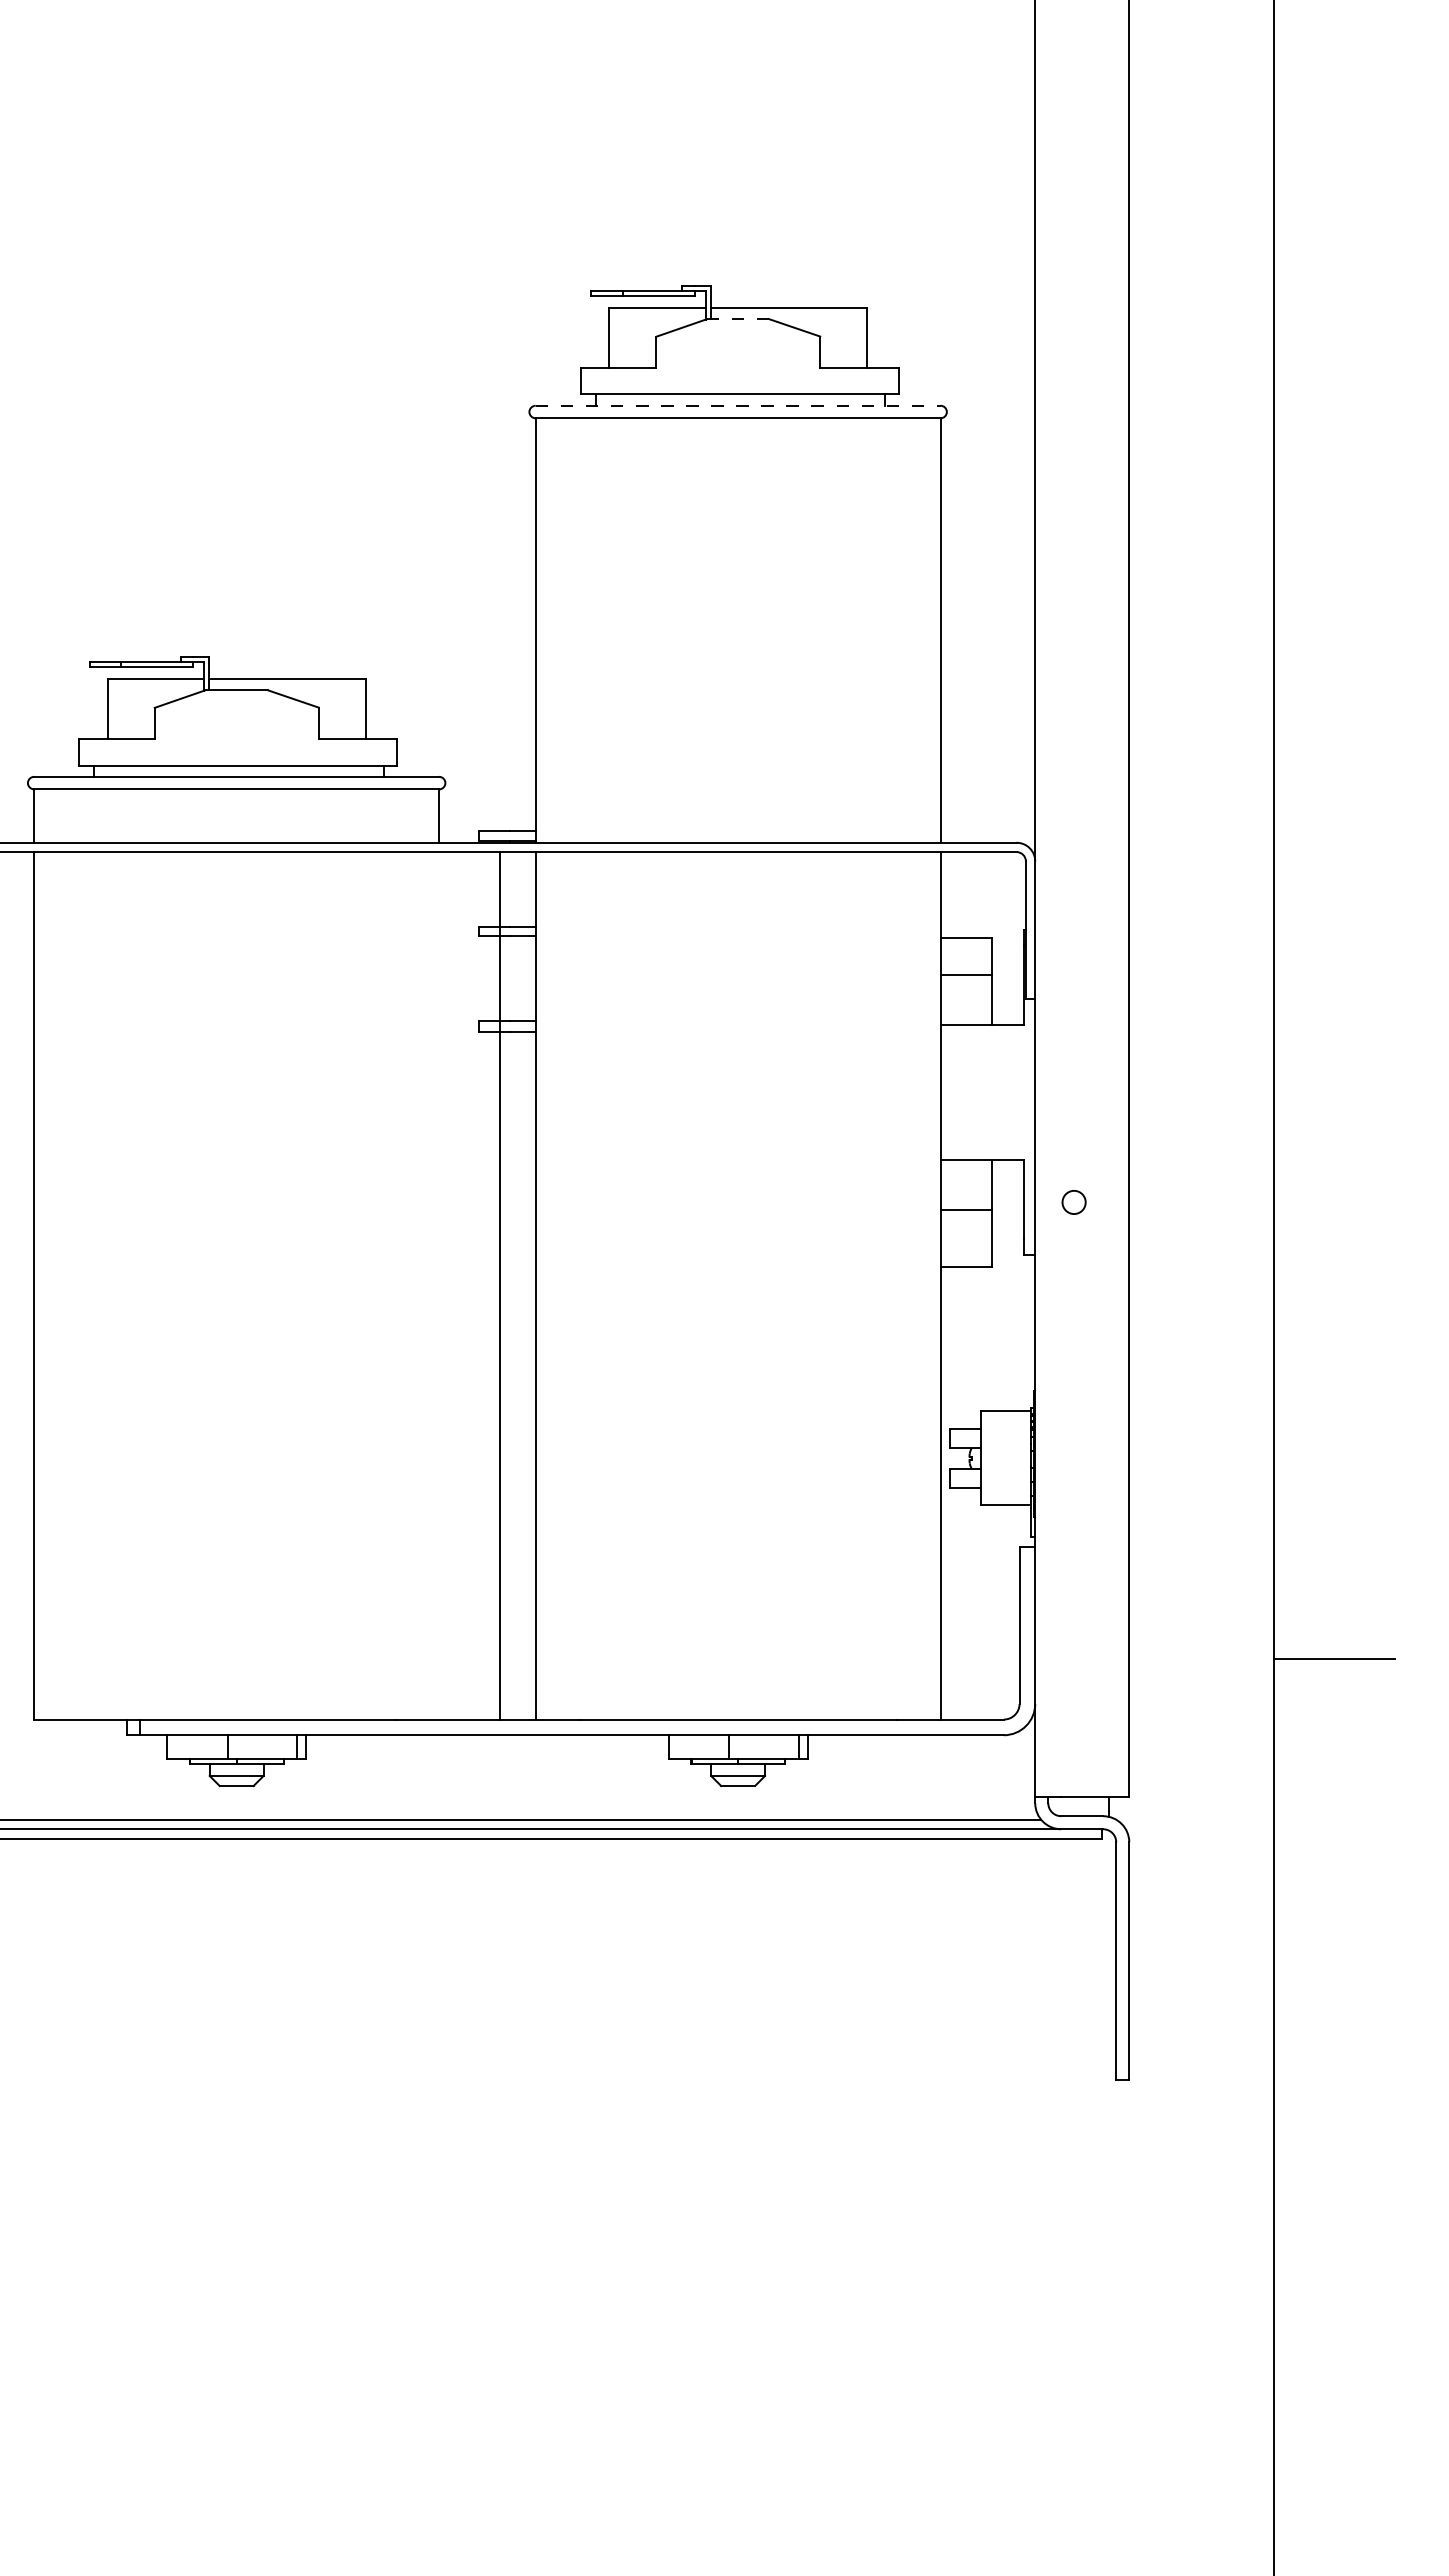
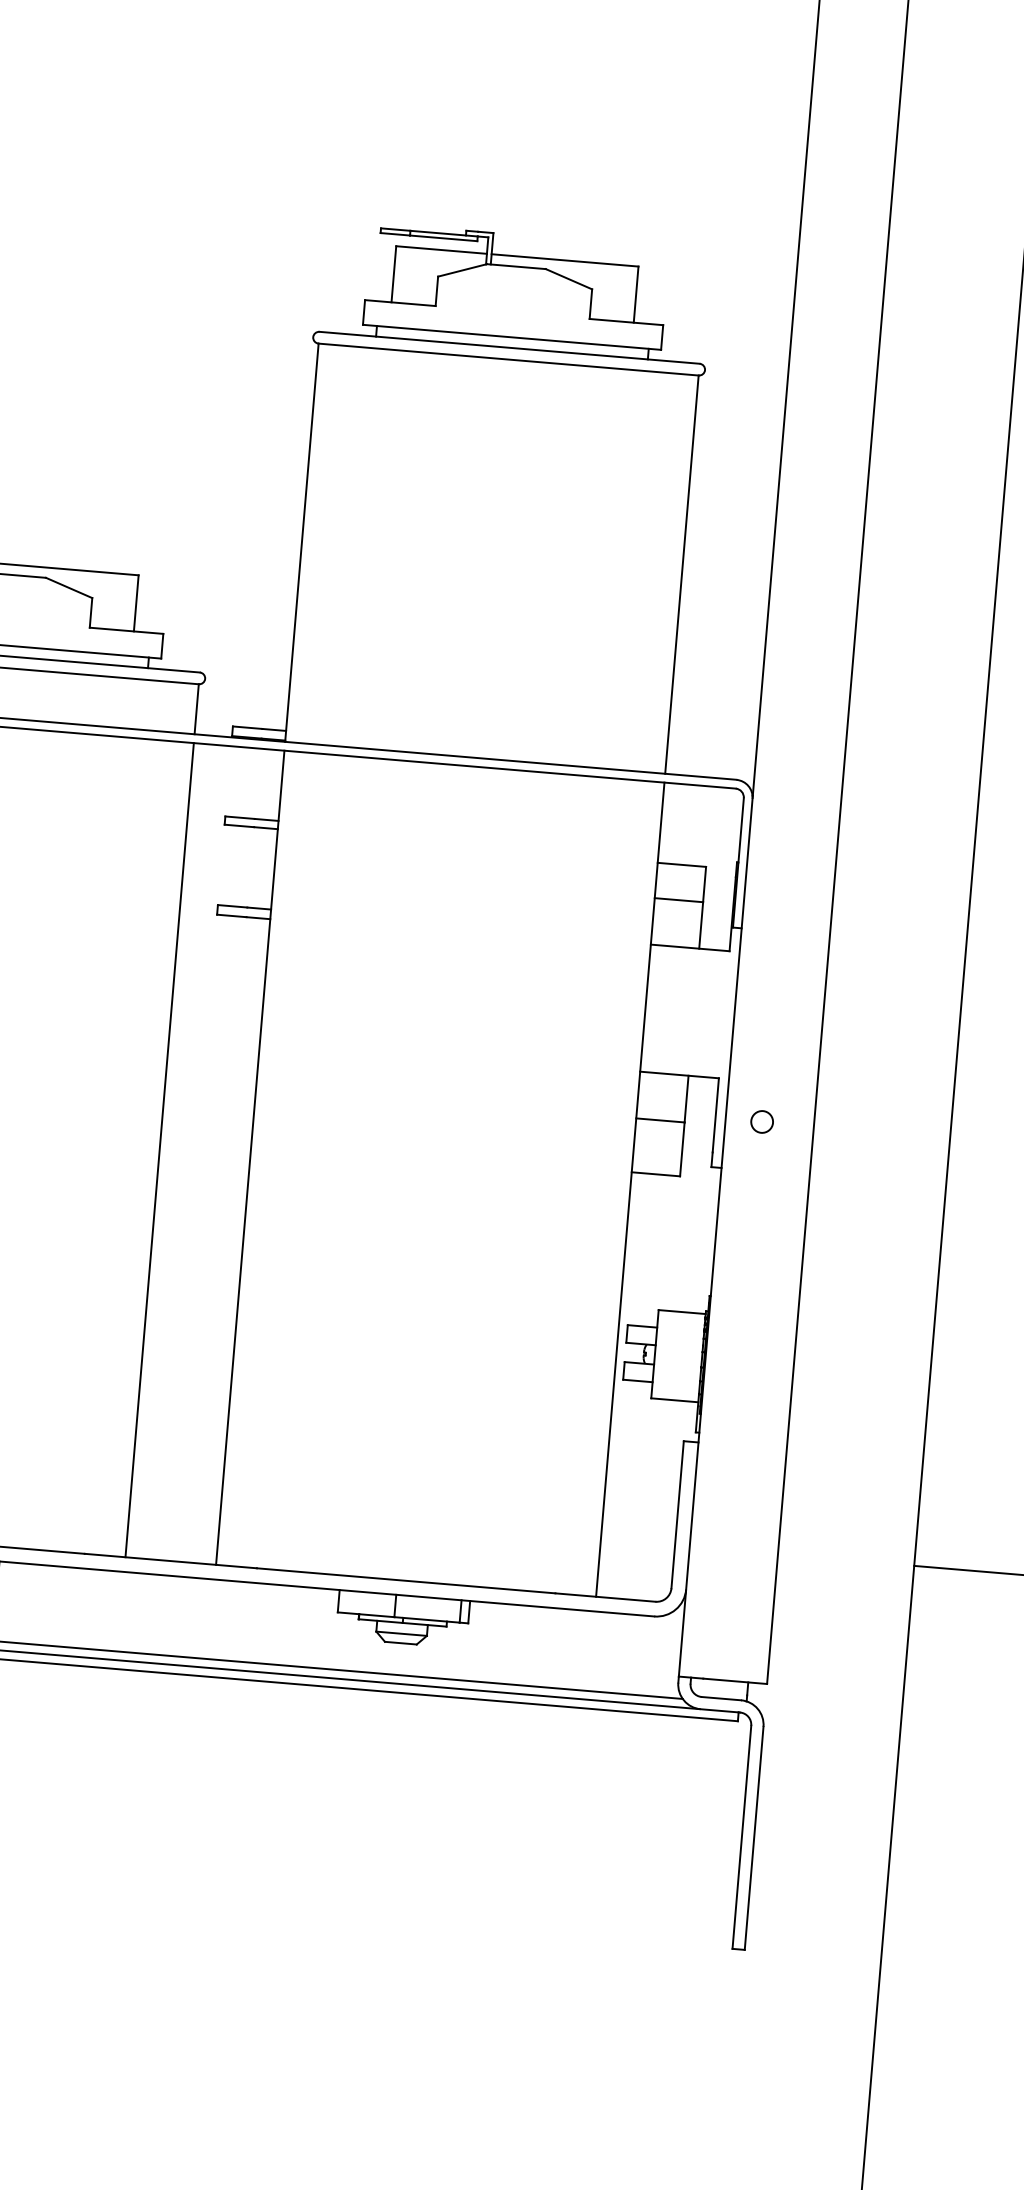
line: (738, 319) -> (516, 266), dashed -> solid
line: (738, 405) -> (509, 347), dashed -> solid
line: (500, 1285) -> (160, 1149), moved

